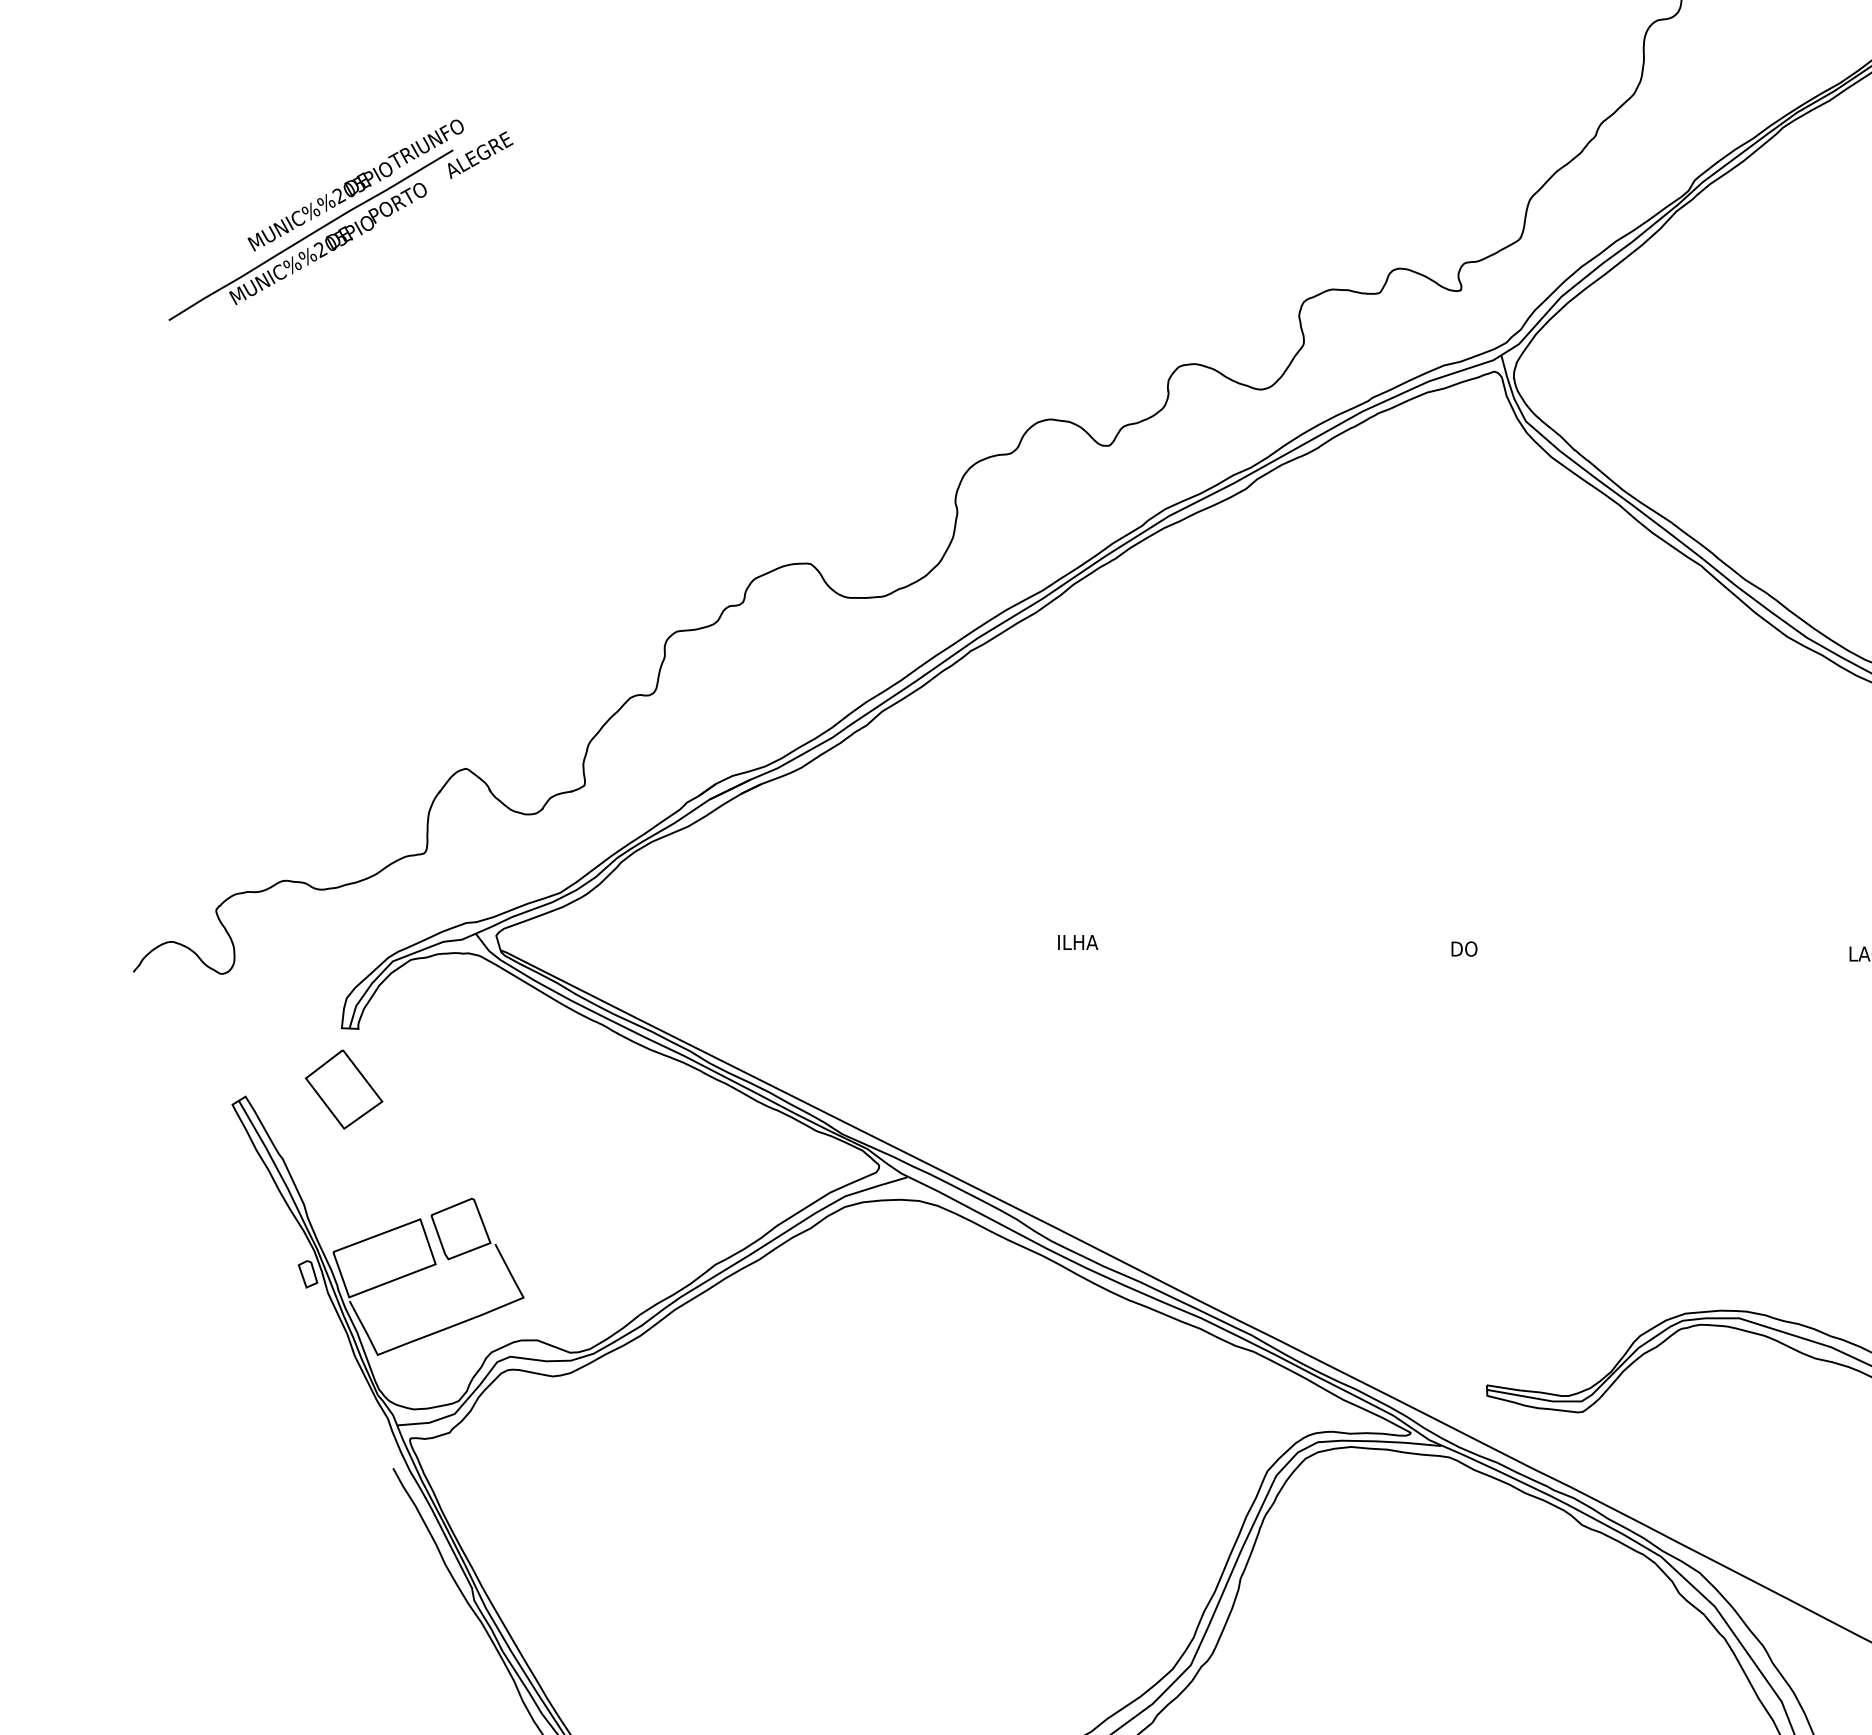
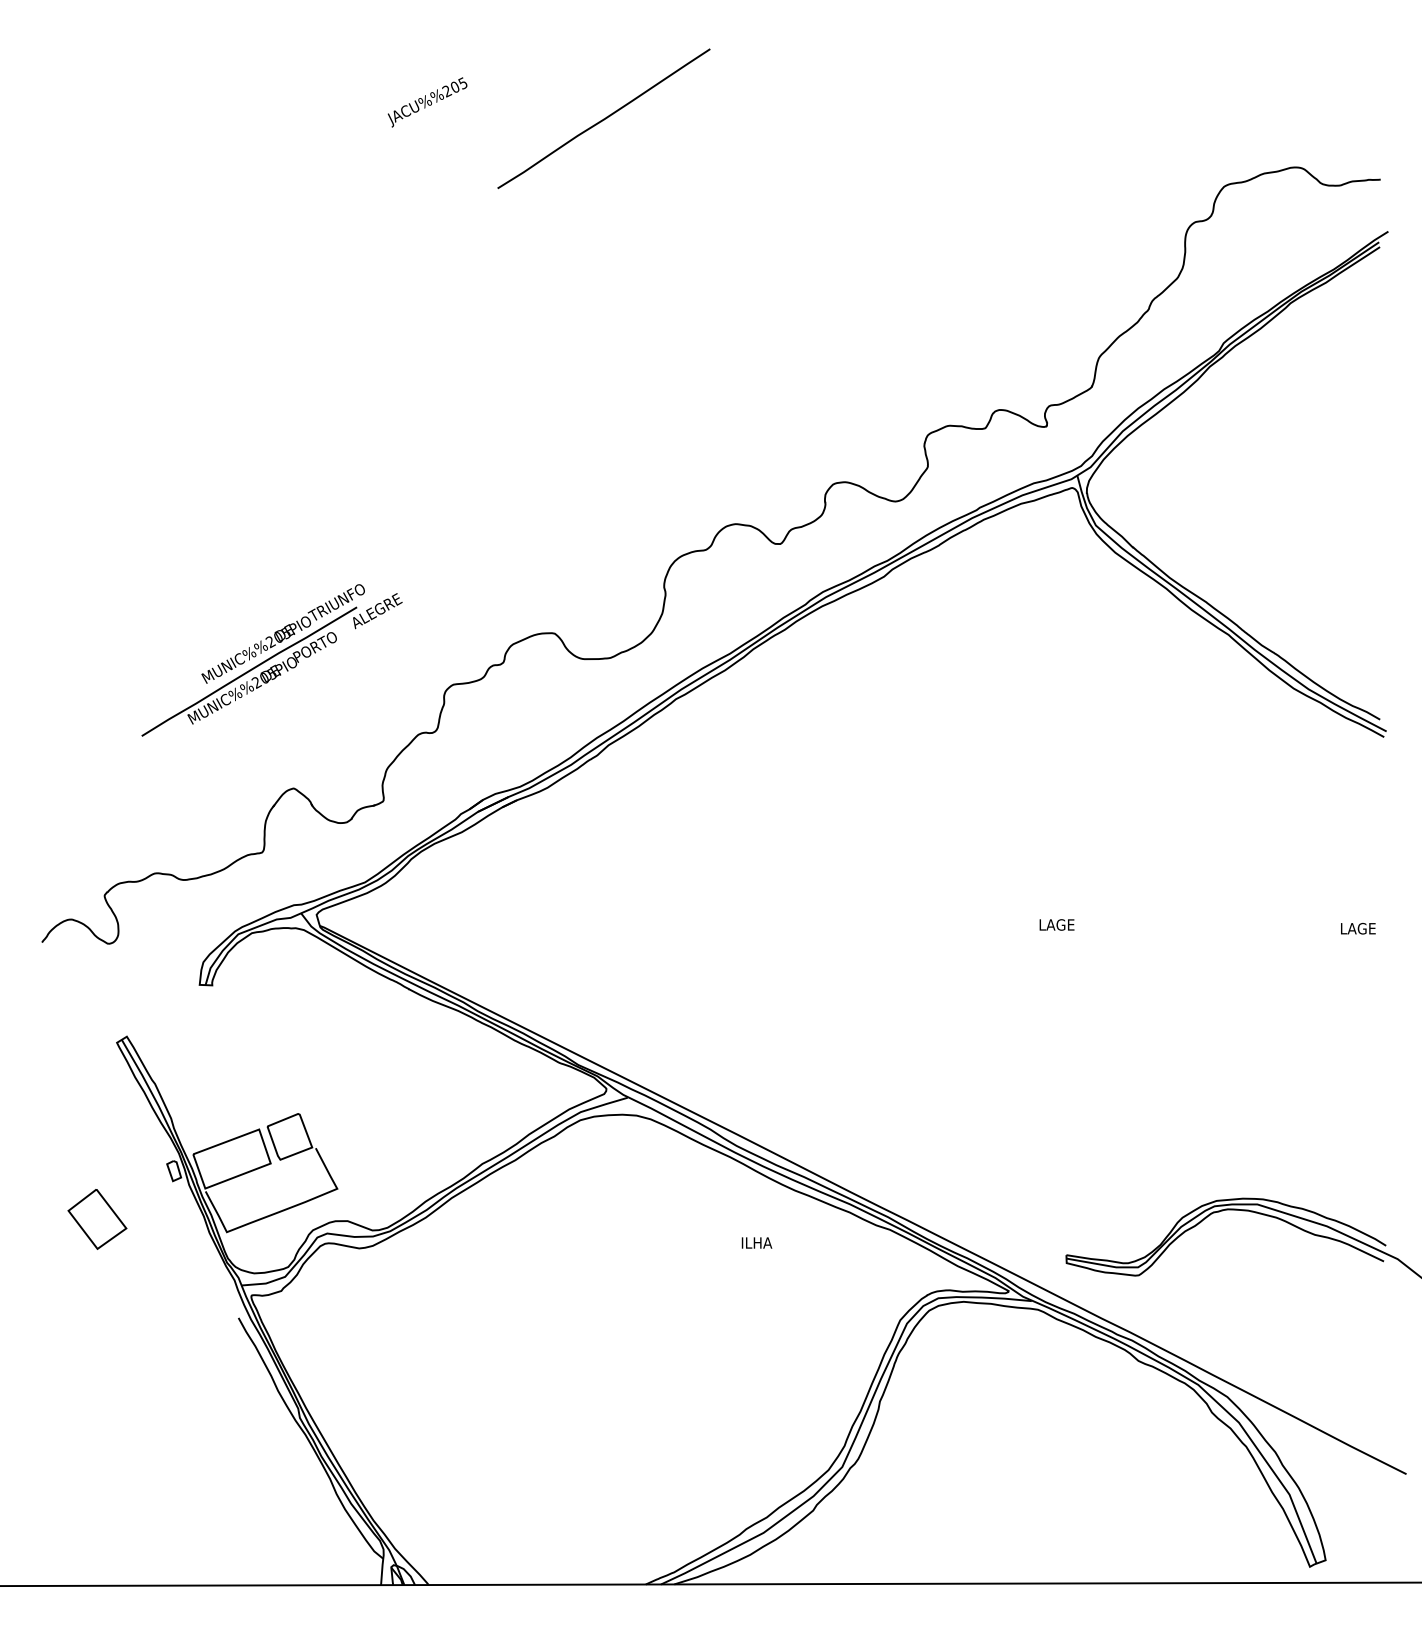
part: (340, 220) -> (271, 660), moved
text: (1077, 941) -> (756, 1242), moved
text: (1475, 948) -> (1057, 924), DO -> LAGE
part: (344, 1089) -> (97, 1219), moved

